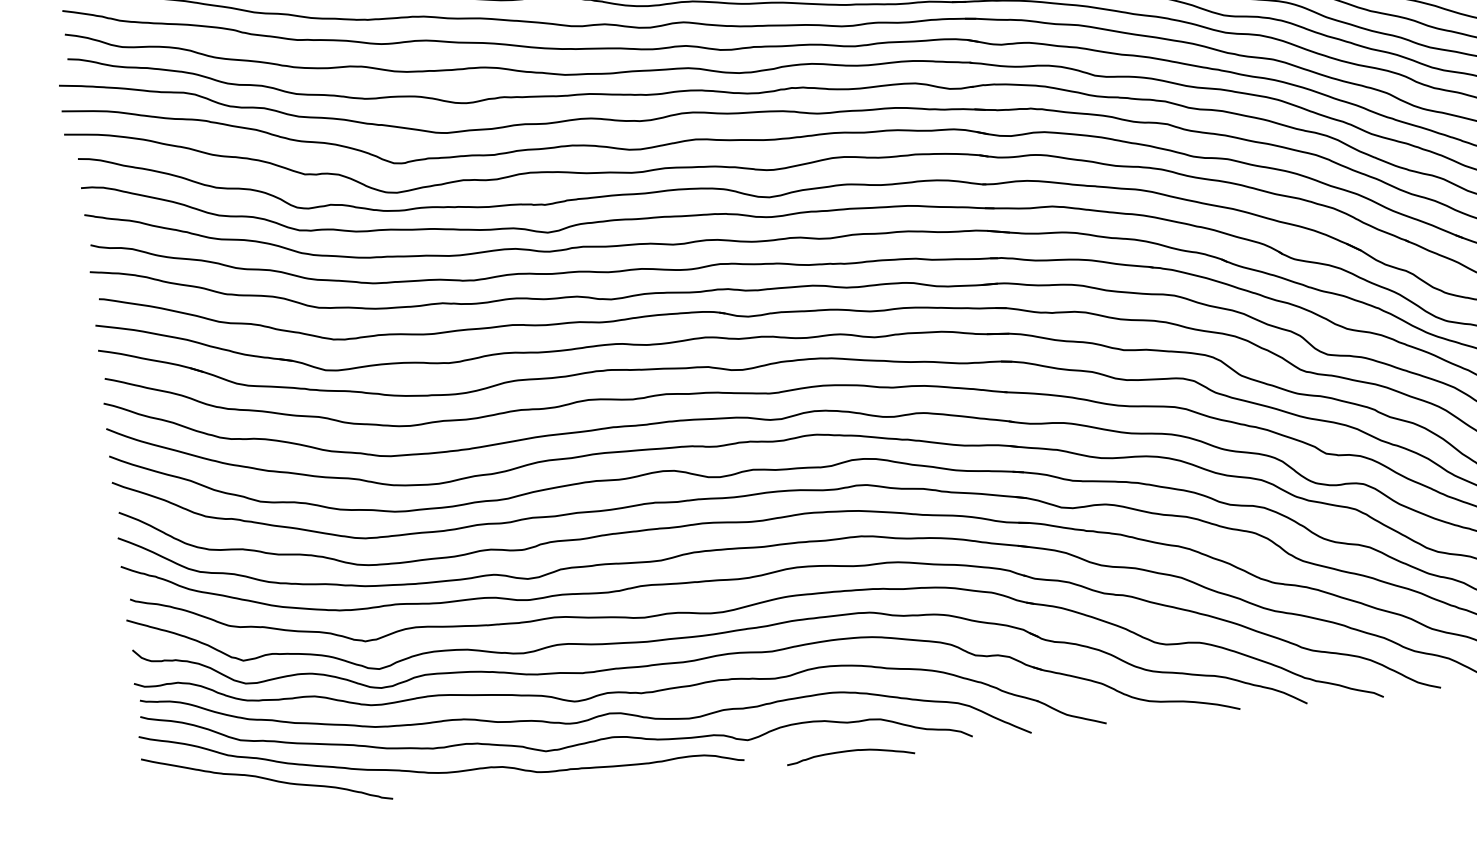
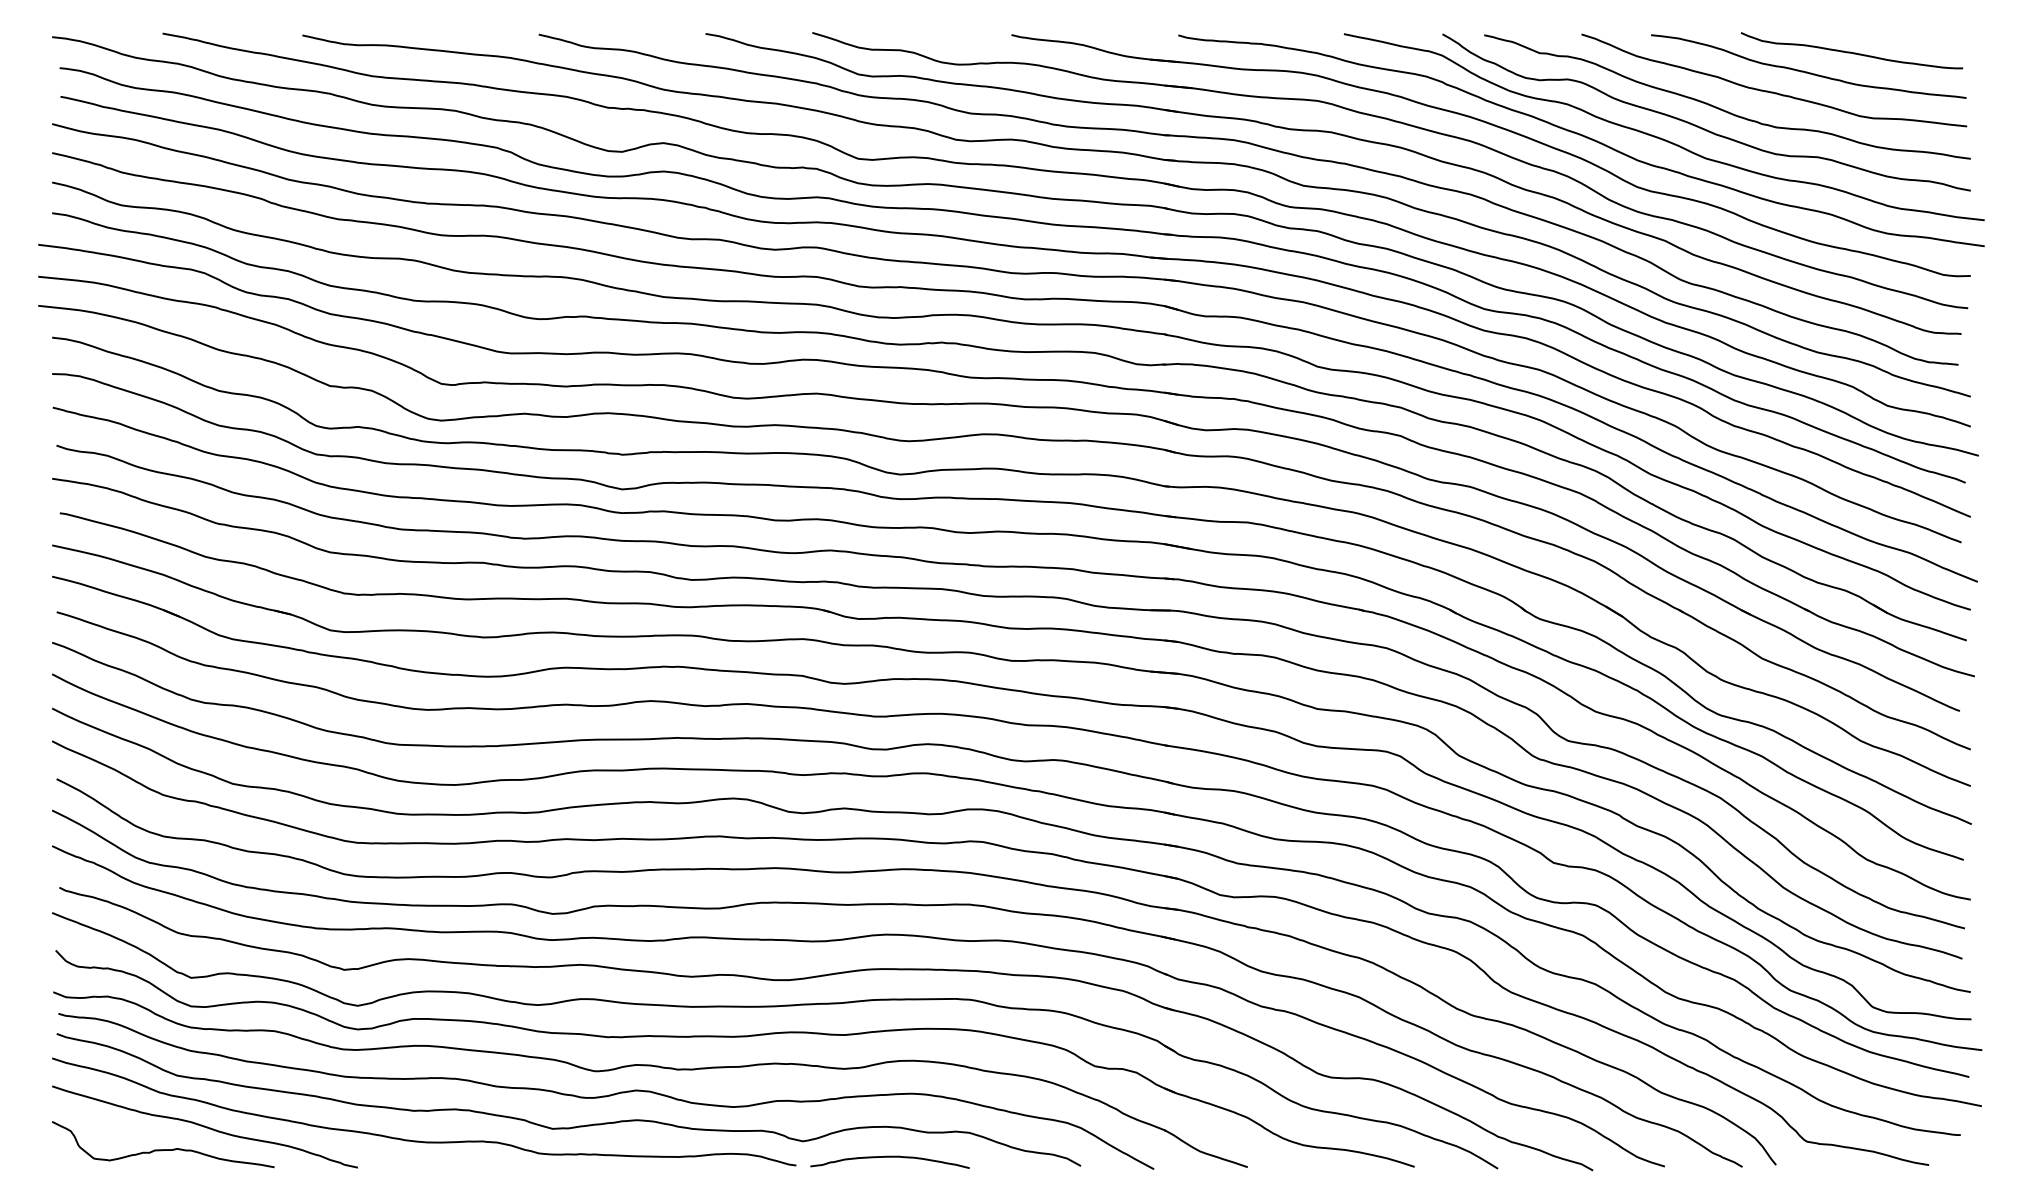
curve: (849, 751) -> (889, 1157), moved
curve: (235, 800) -> (163, 1149), added

